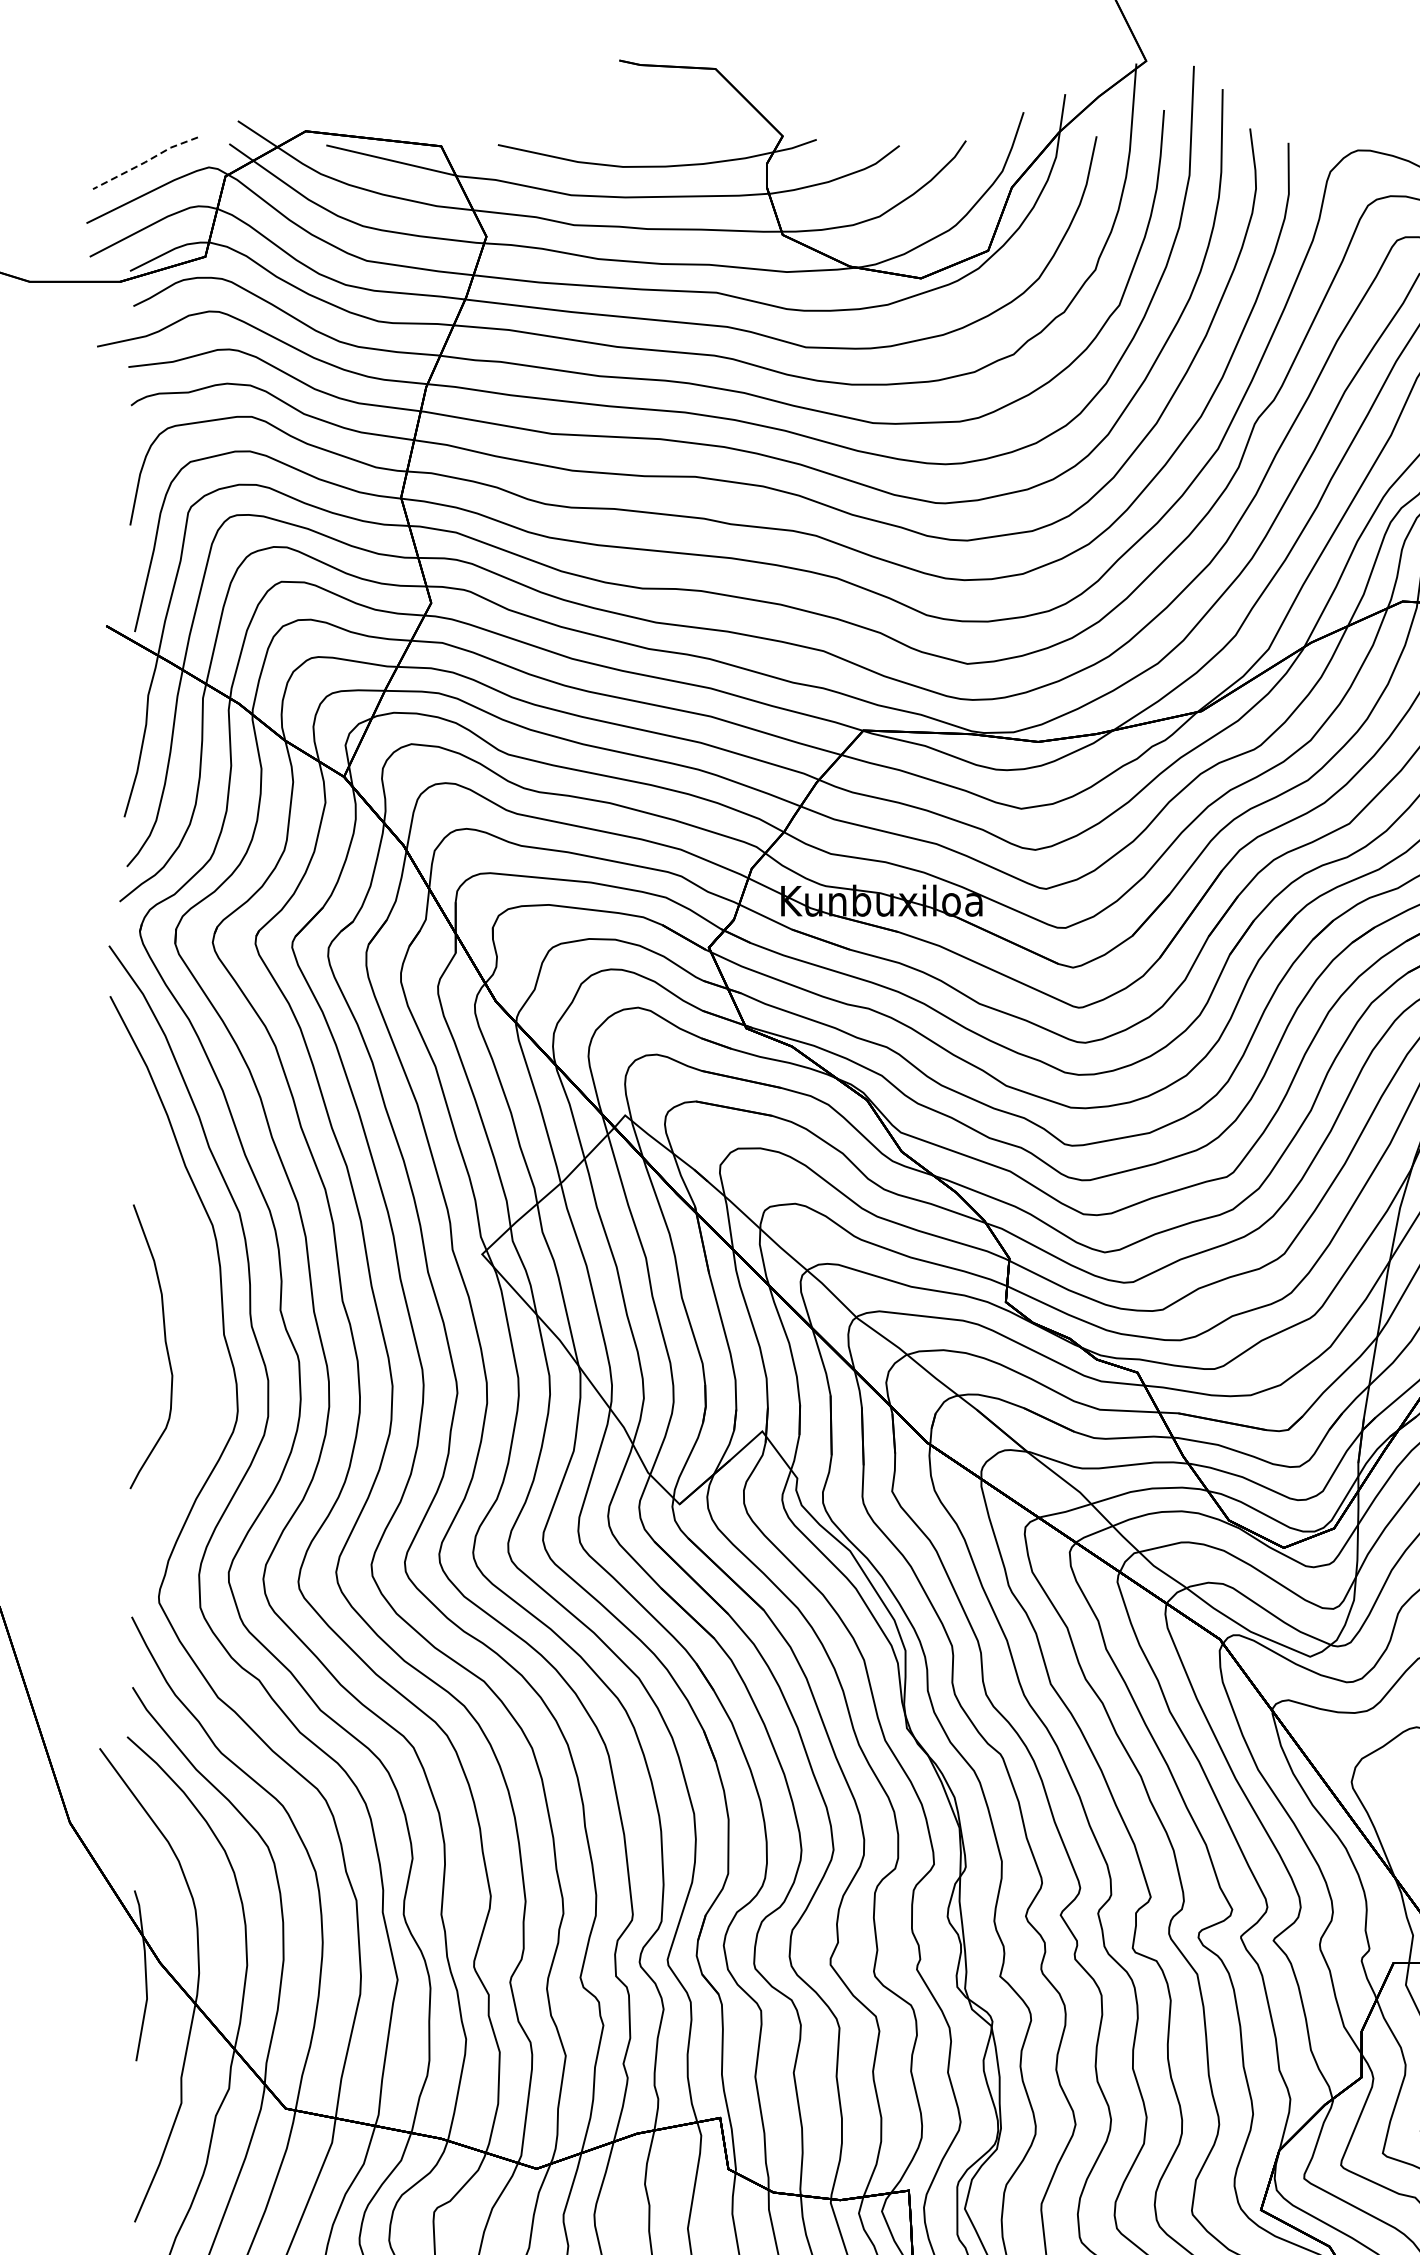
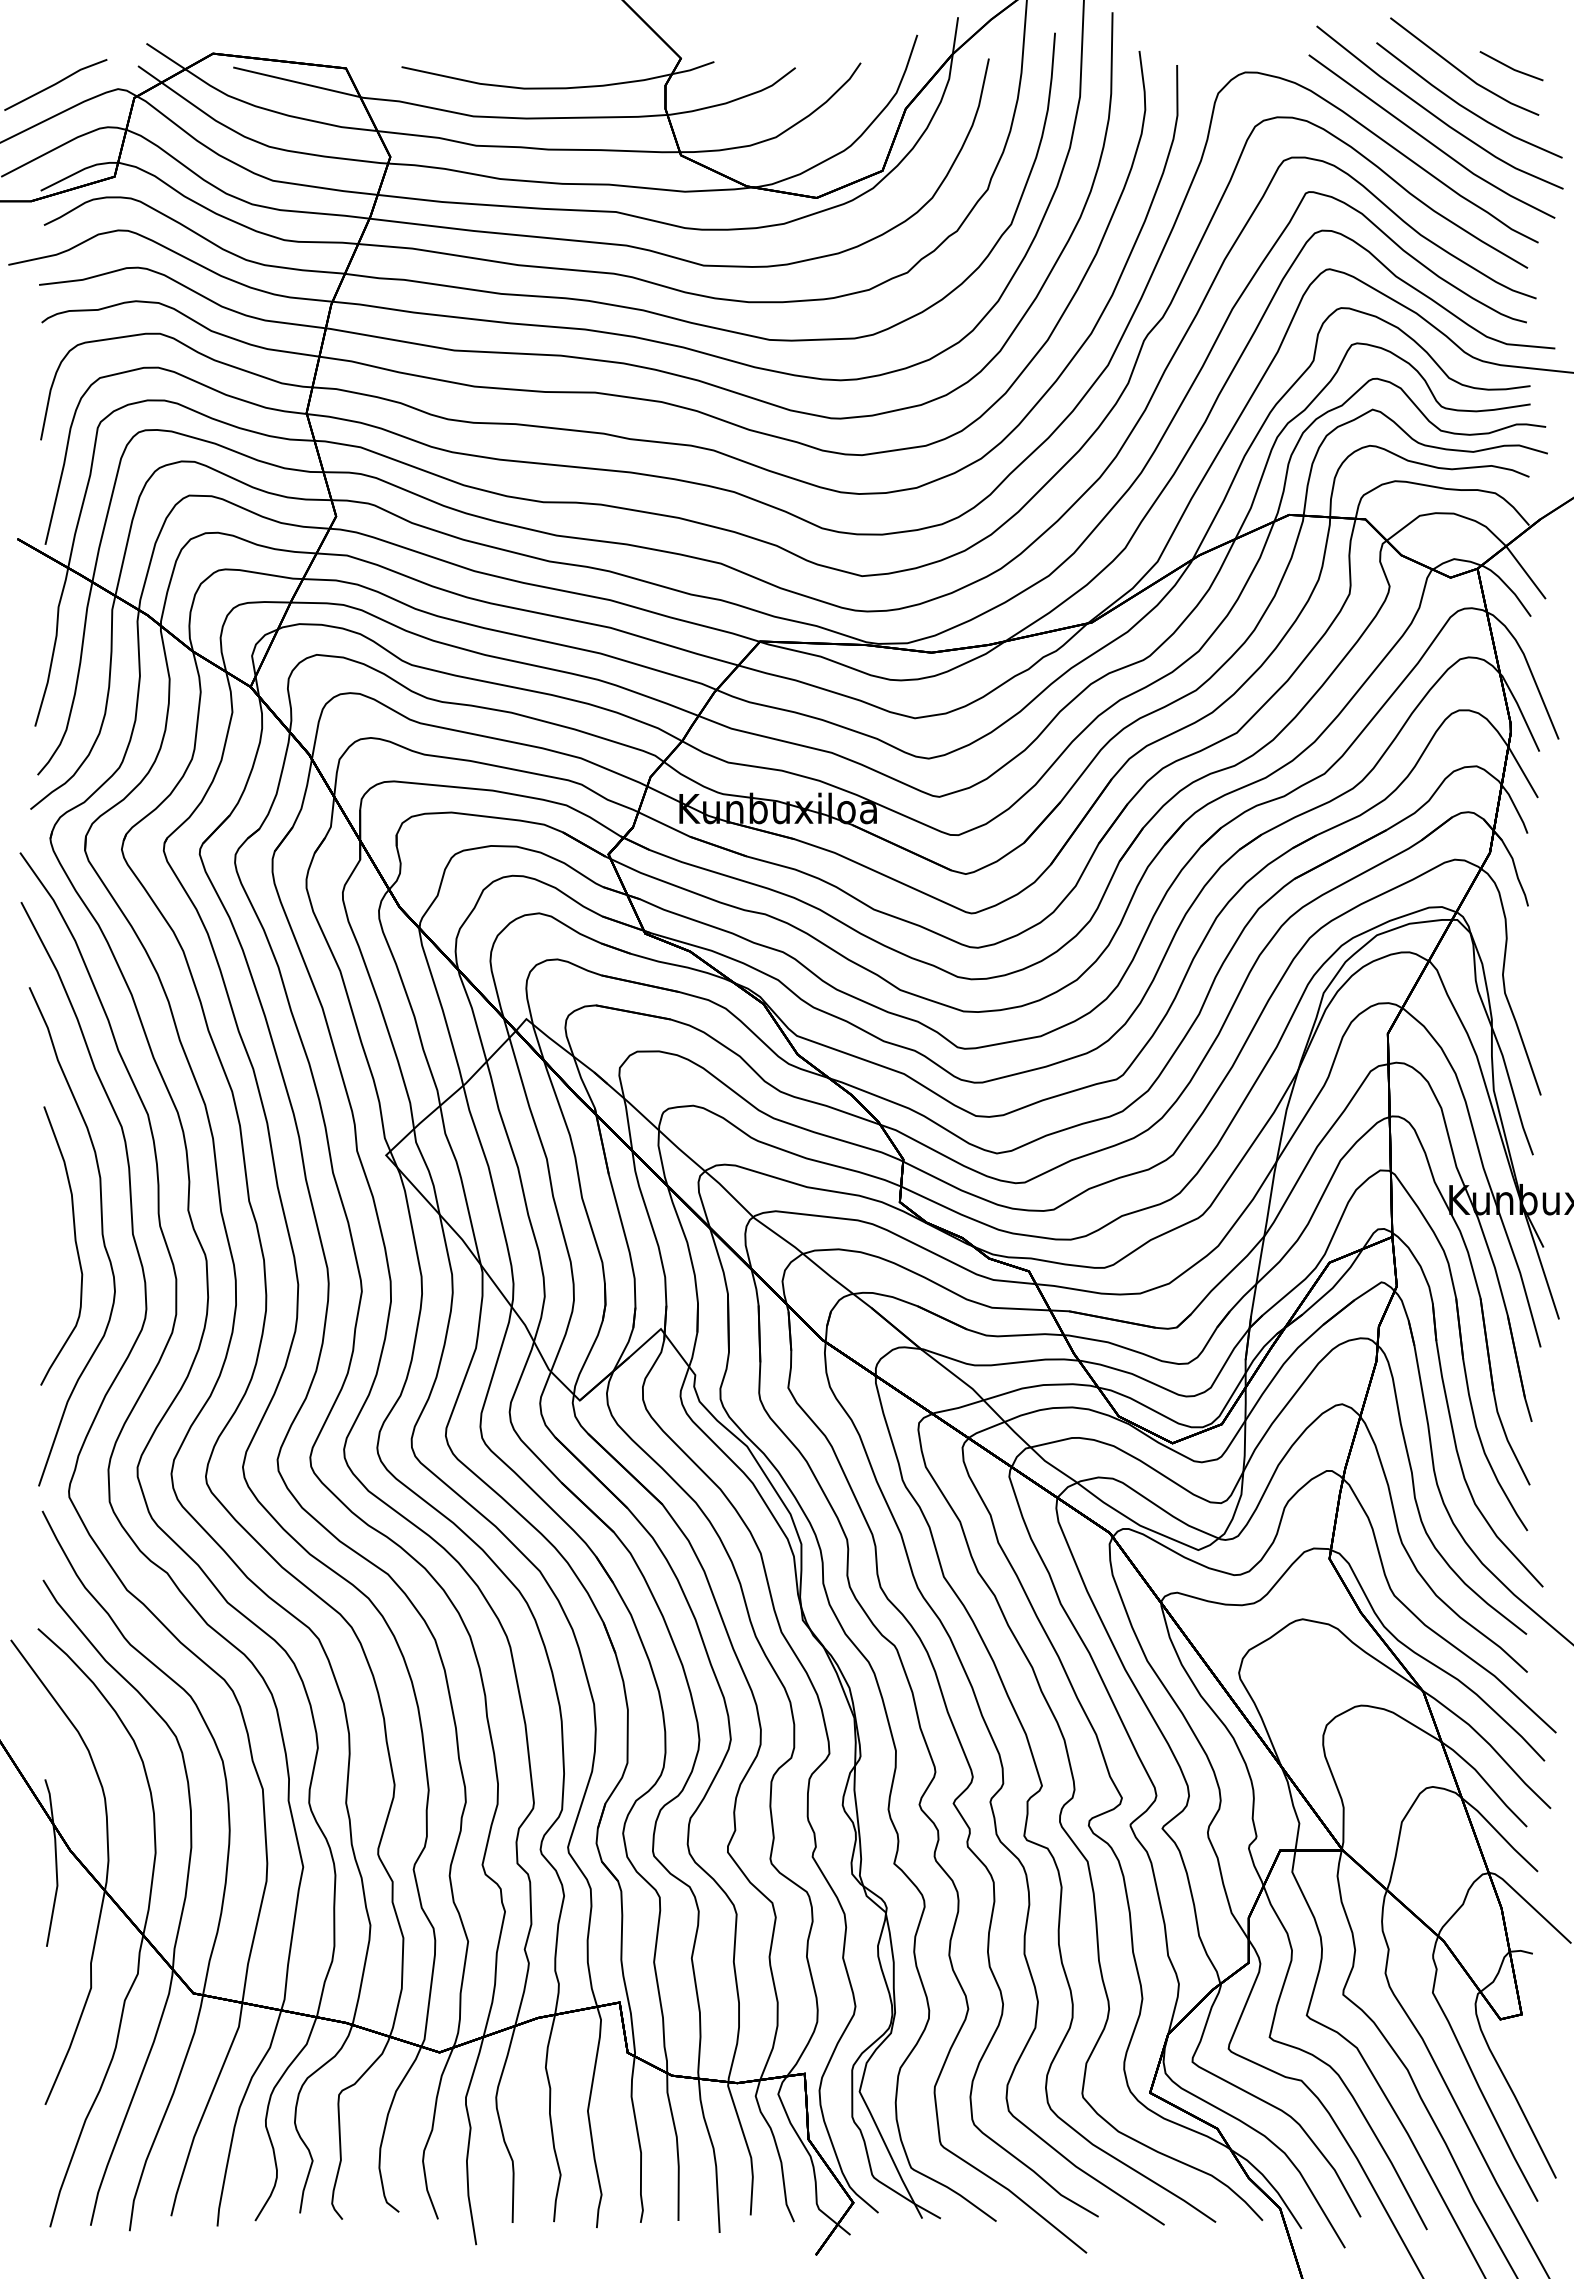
line: (145, 162) -> (55, 84), dashed -> solid
curve: (192, 1336) -> (101, 1235), added

